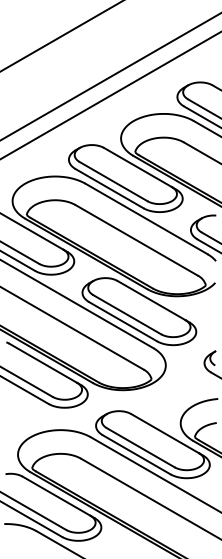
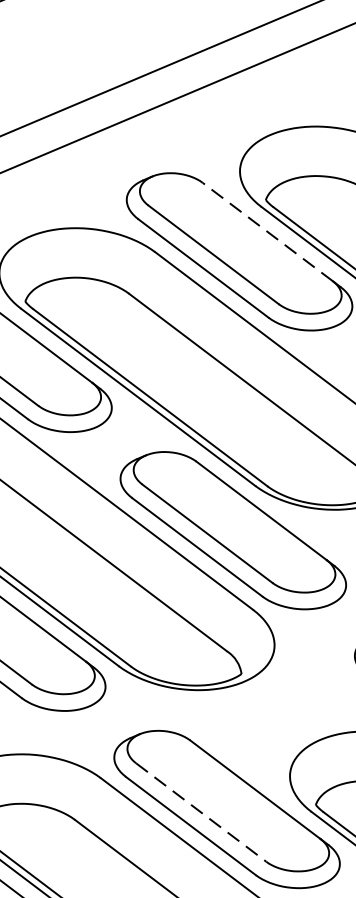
line: (137, 167) -> (266, 231), solid -> dashed
line: (141, 447) -> (202, 812), solid -> dashed

